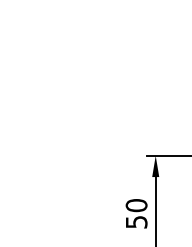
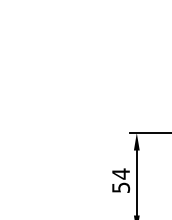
text: (137, 204) -> (121, 173), 50 -> 54

